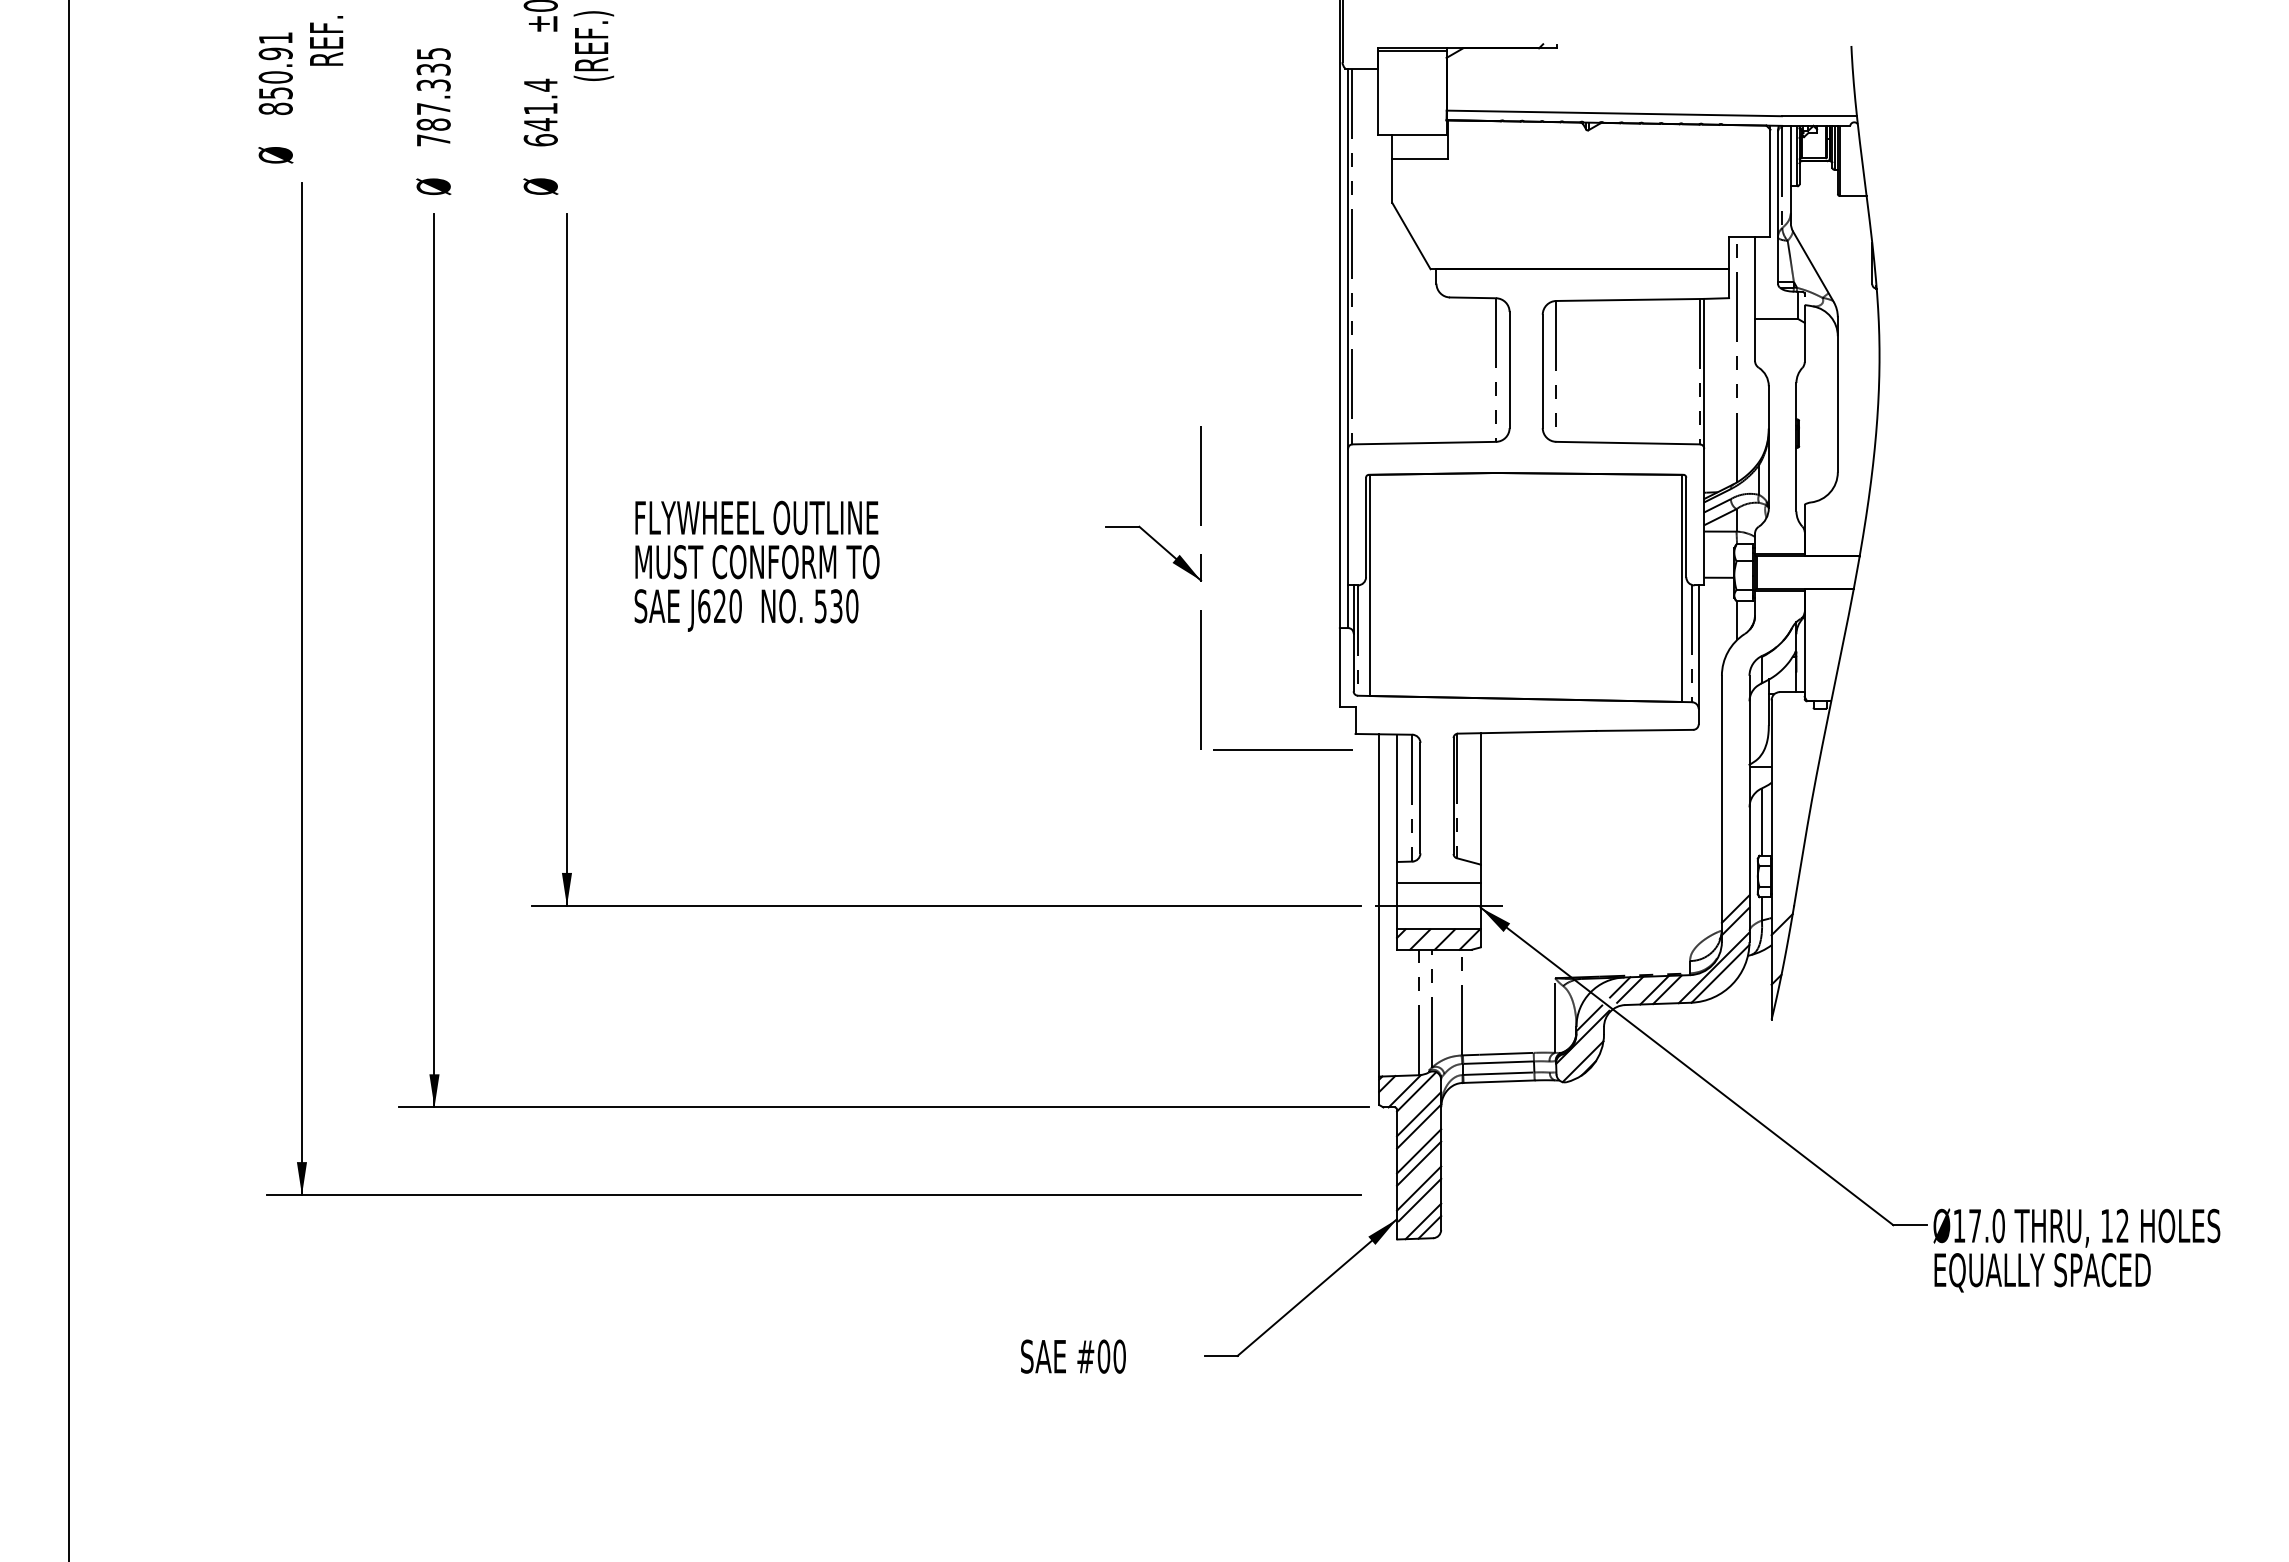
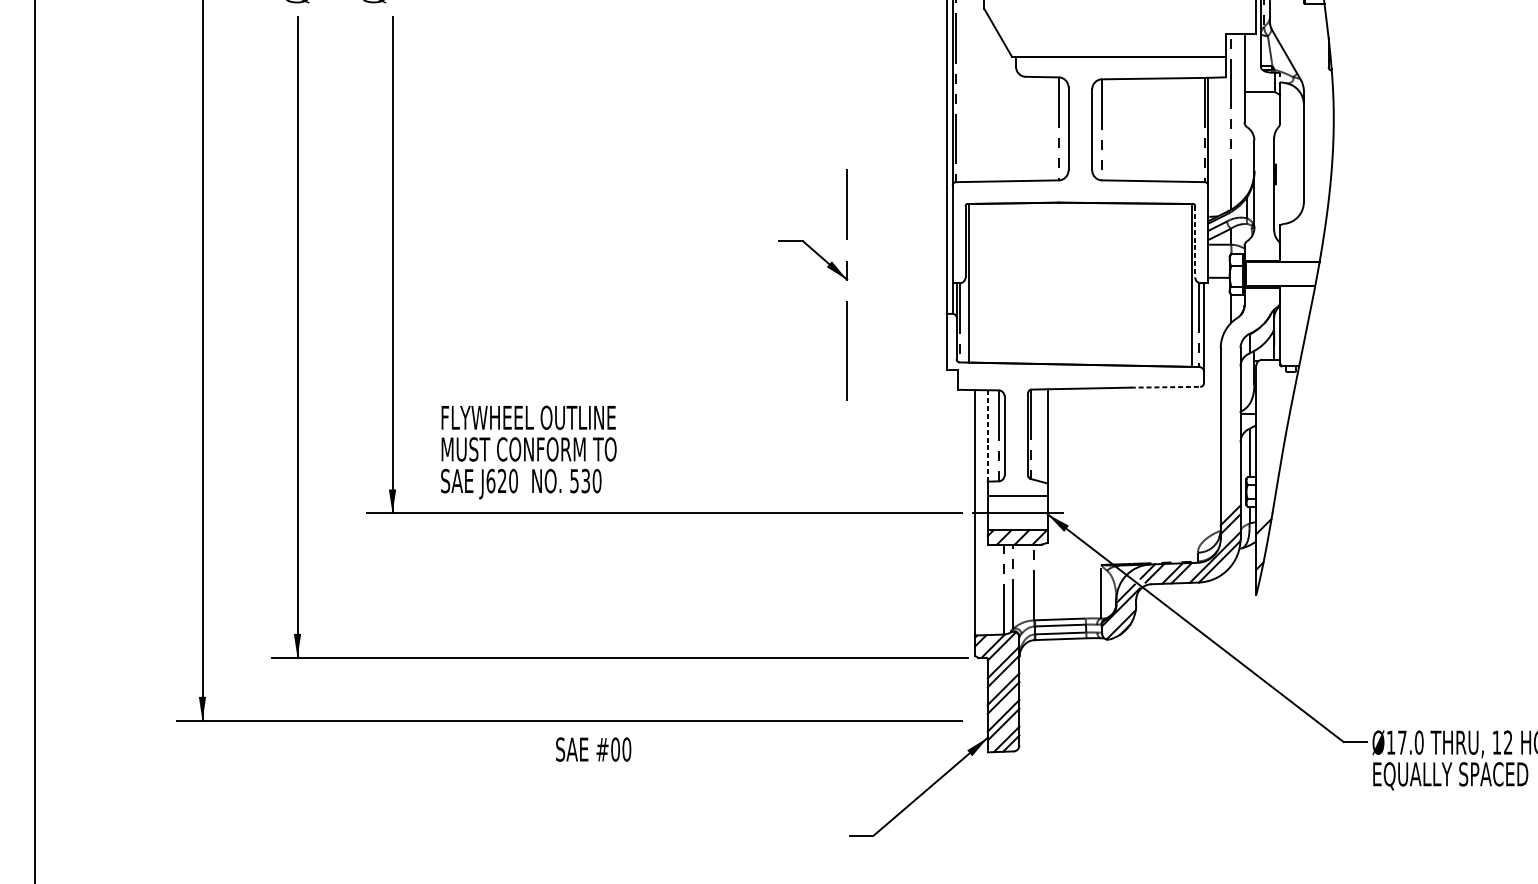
line: (1686, 527) -> (1195, 241), solid -> dashed
text: (756, 565) -> (528, 451), moved
line: (1645, 730) -> (1165, 387), solid -> dashed
line: (1282, 749) -> (905, 400), removed
line: (1397, 798) -> (988, 436), solid -> dashed
text: (1073, 1356) -> (593, 749), moved

